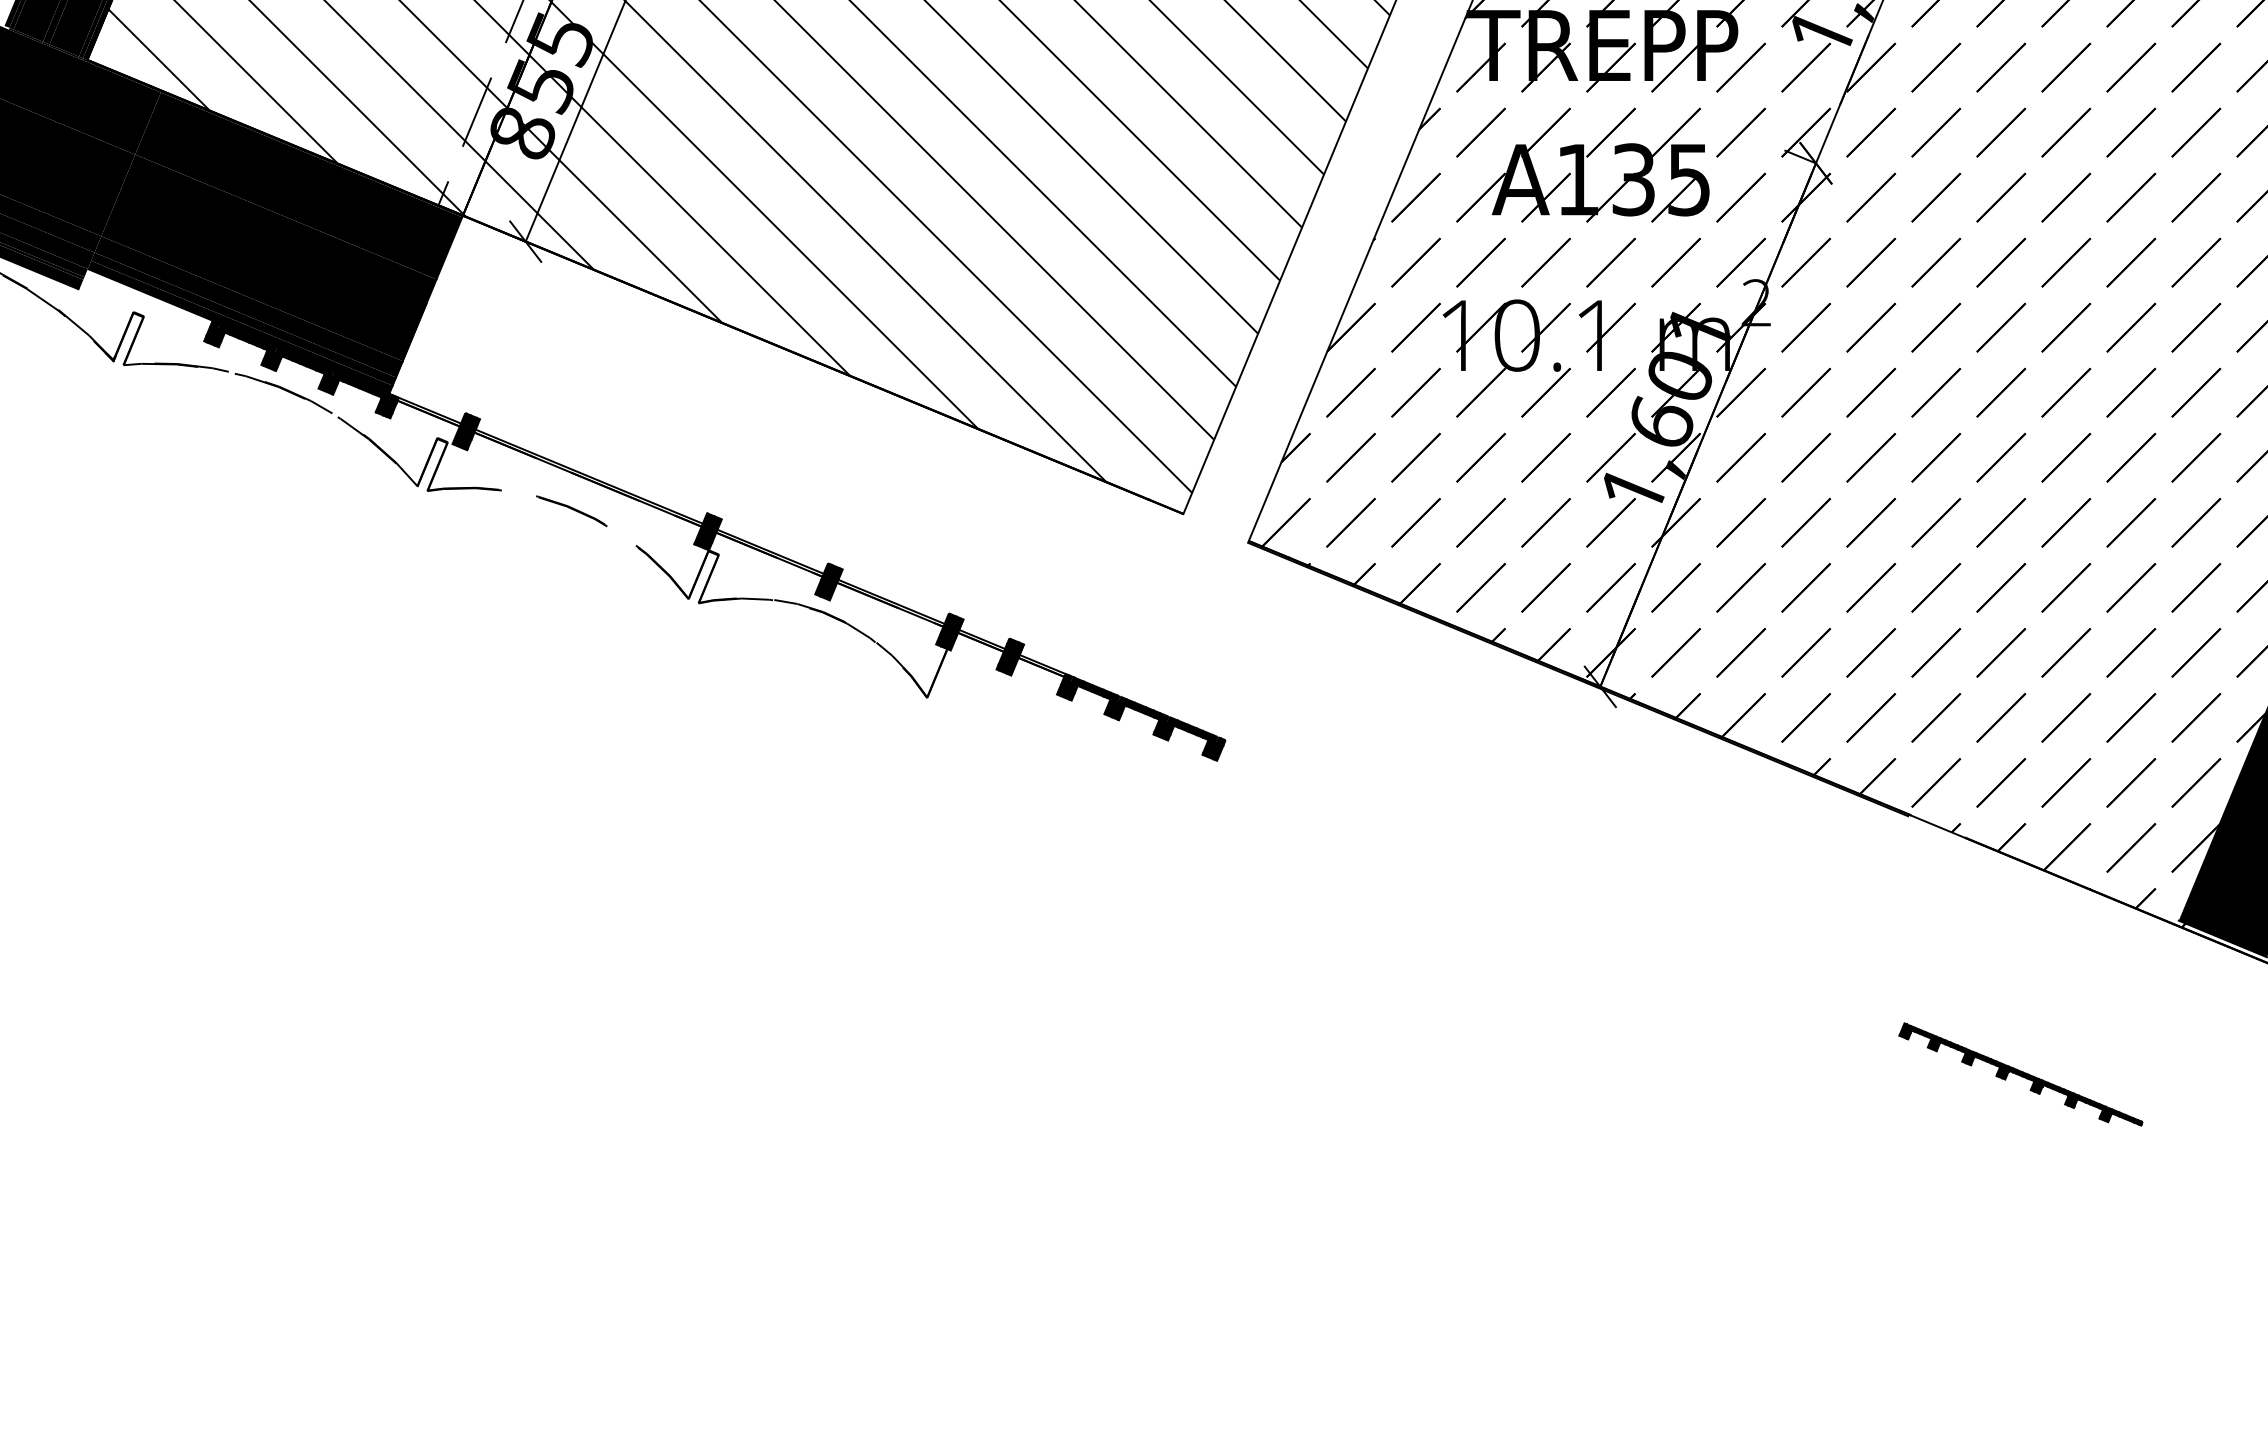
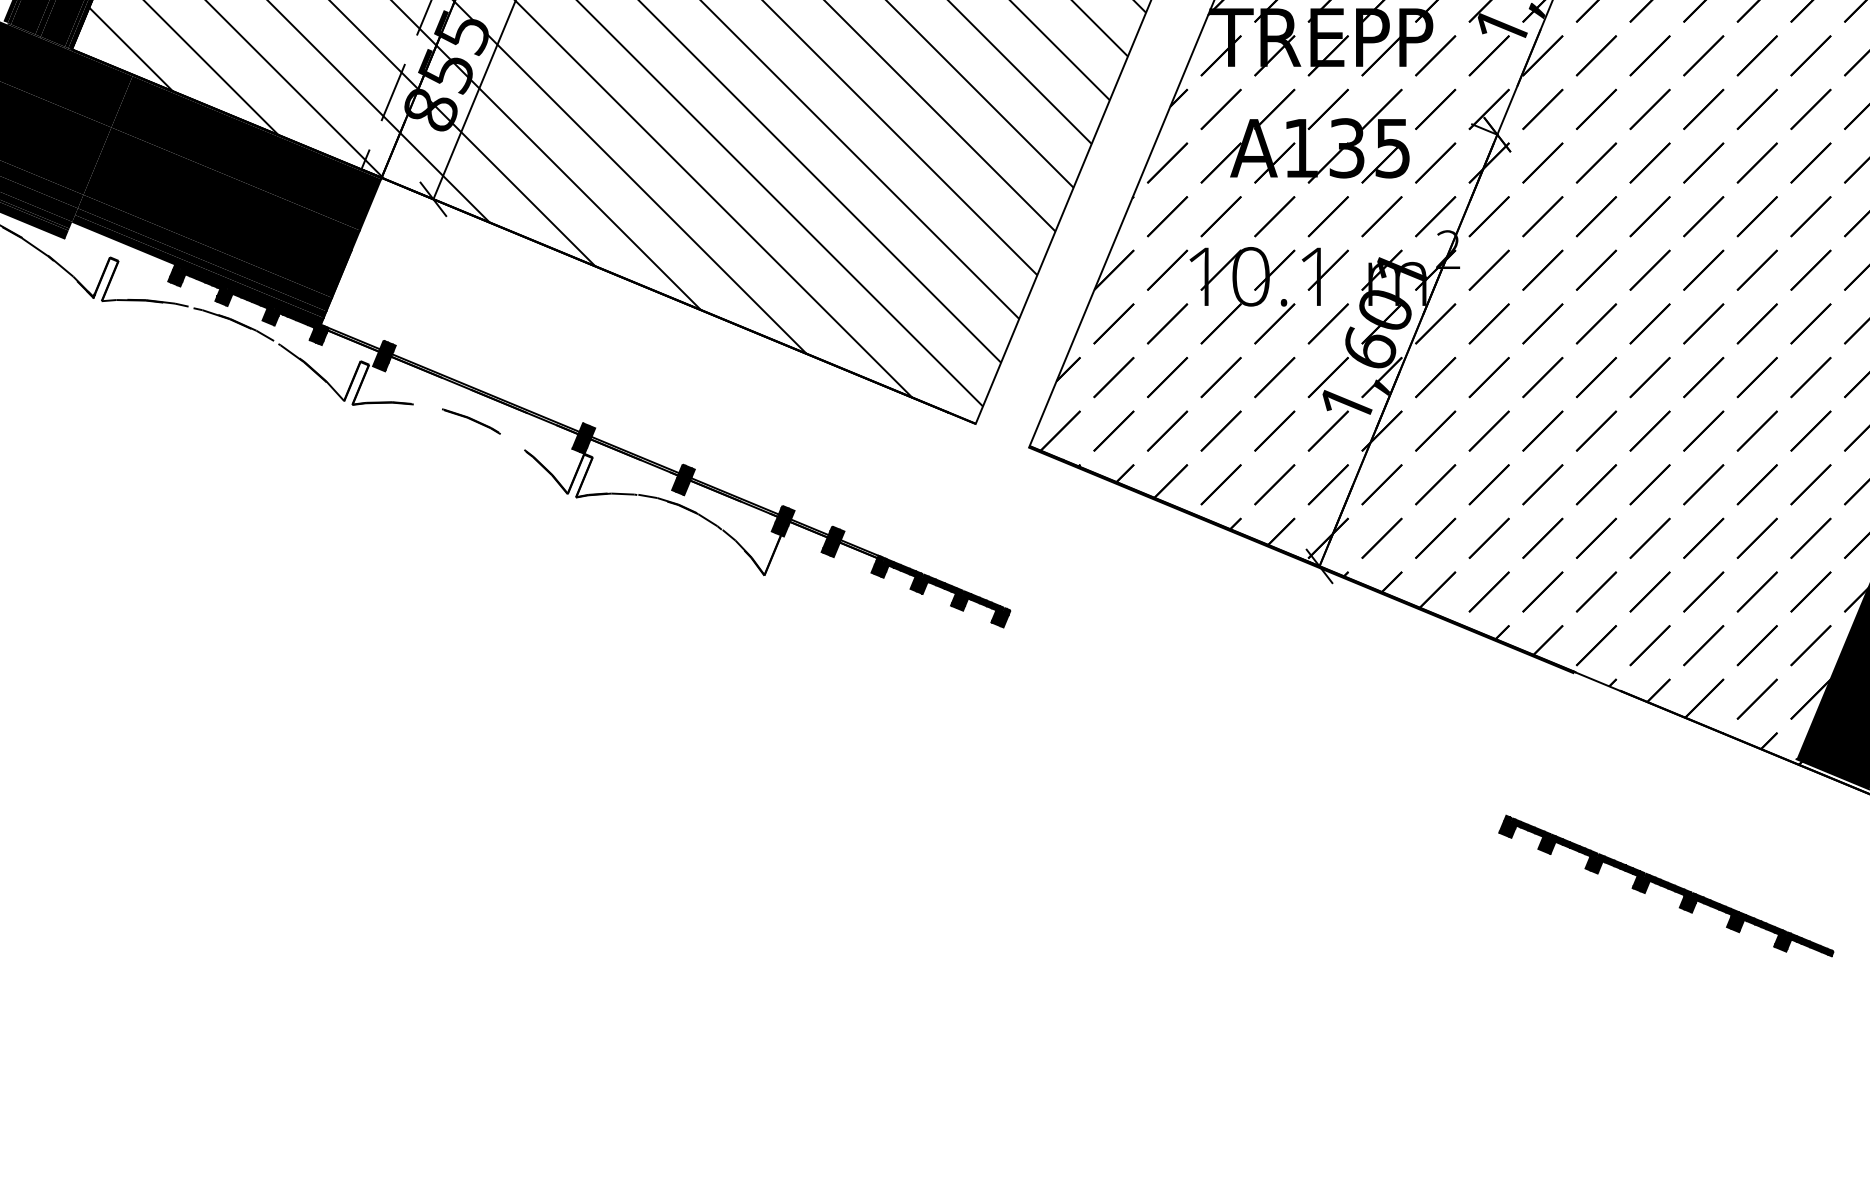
part: (2020, 1074) -> (1666, 886), size x1.67

